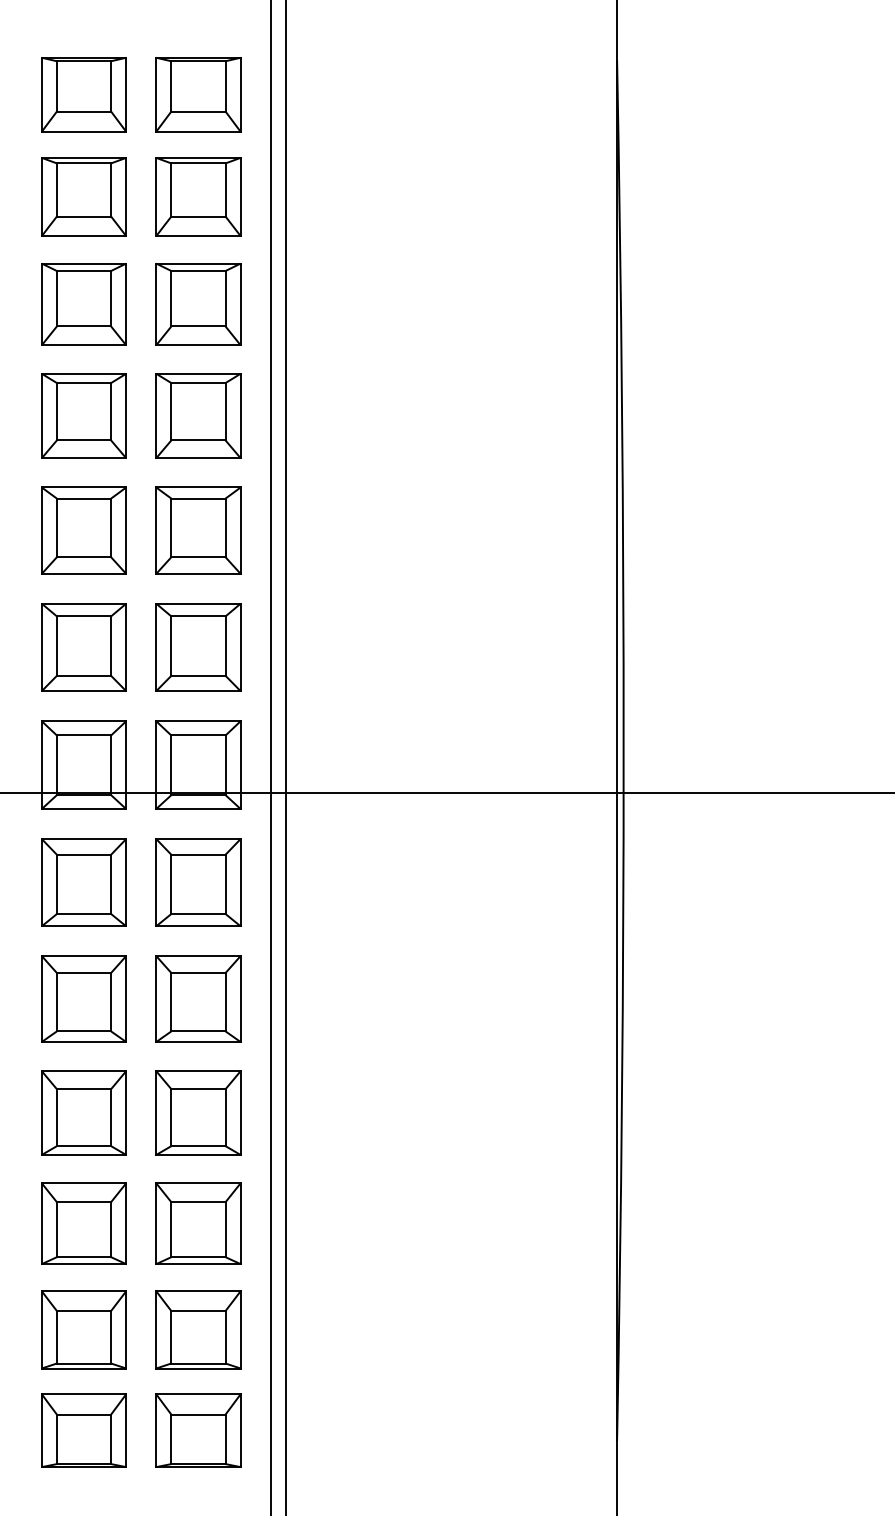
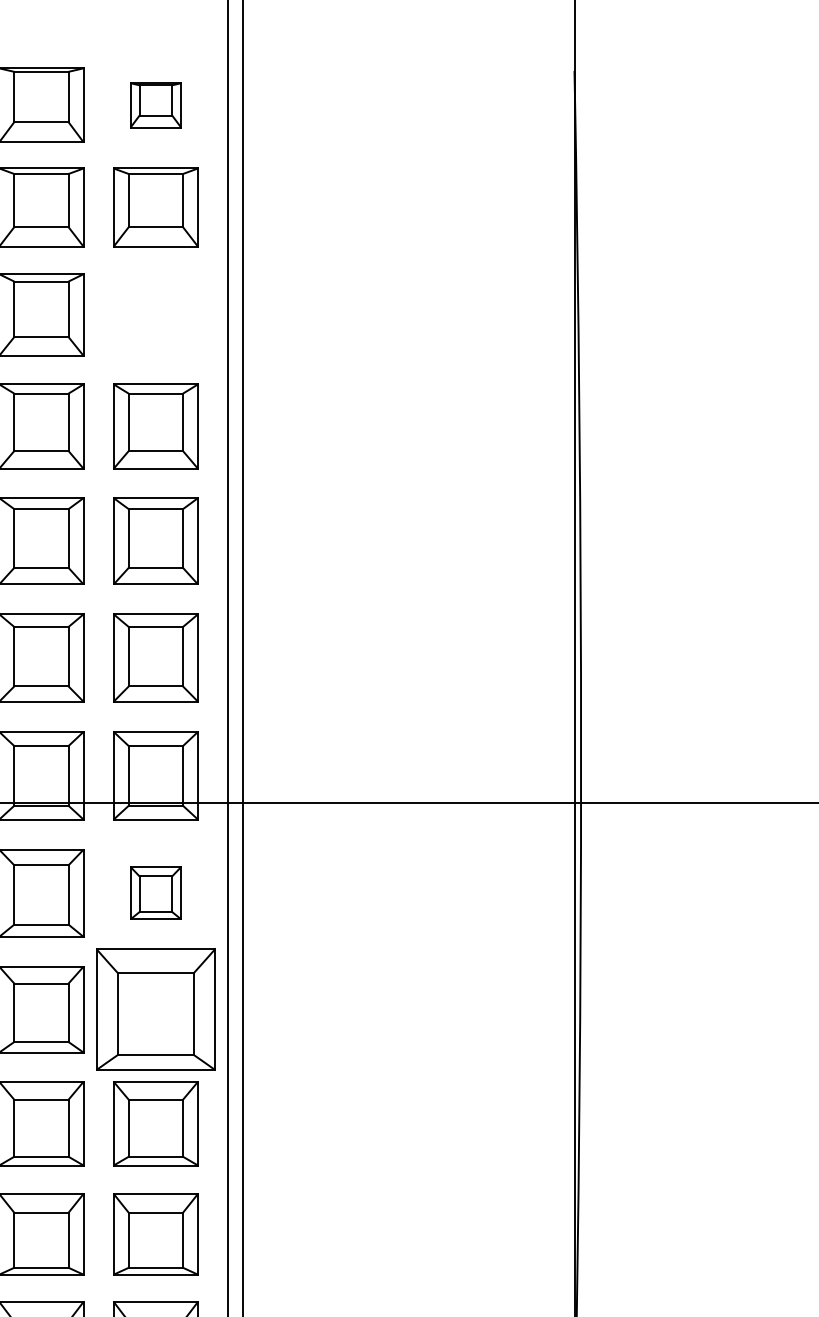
part: (198, 94) -> (155, 105), size x0.6
part: (198, 304) -> (155, 315), removed
part: (198, 882) -> (155, 893), size x0.6
part: (198, 998) -> (155, 1009), size x1.4

